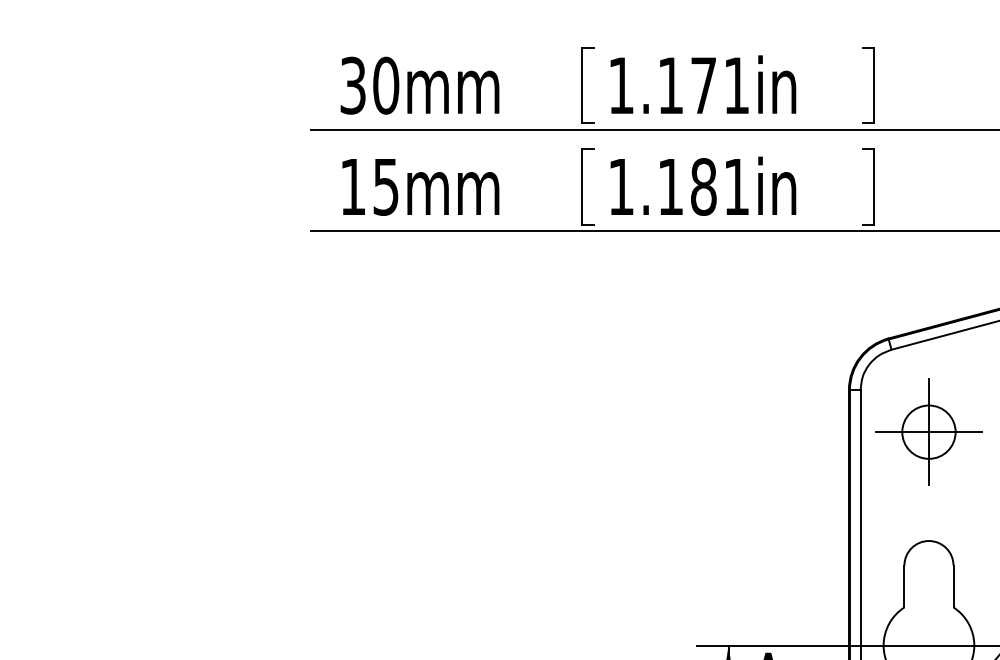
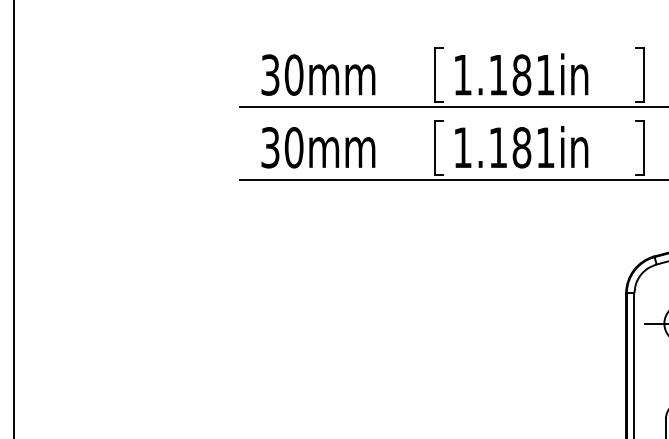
text: (703, 85) -> (521, 74), 1.171in -> 1.181in
text: (369, 186) -> (282, 147), 15mm -> 30mm

